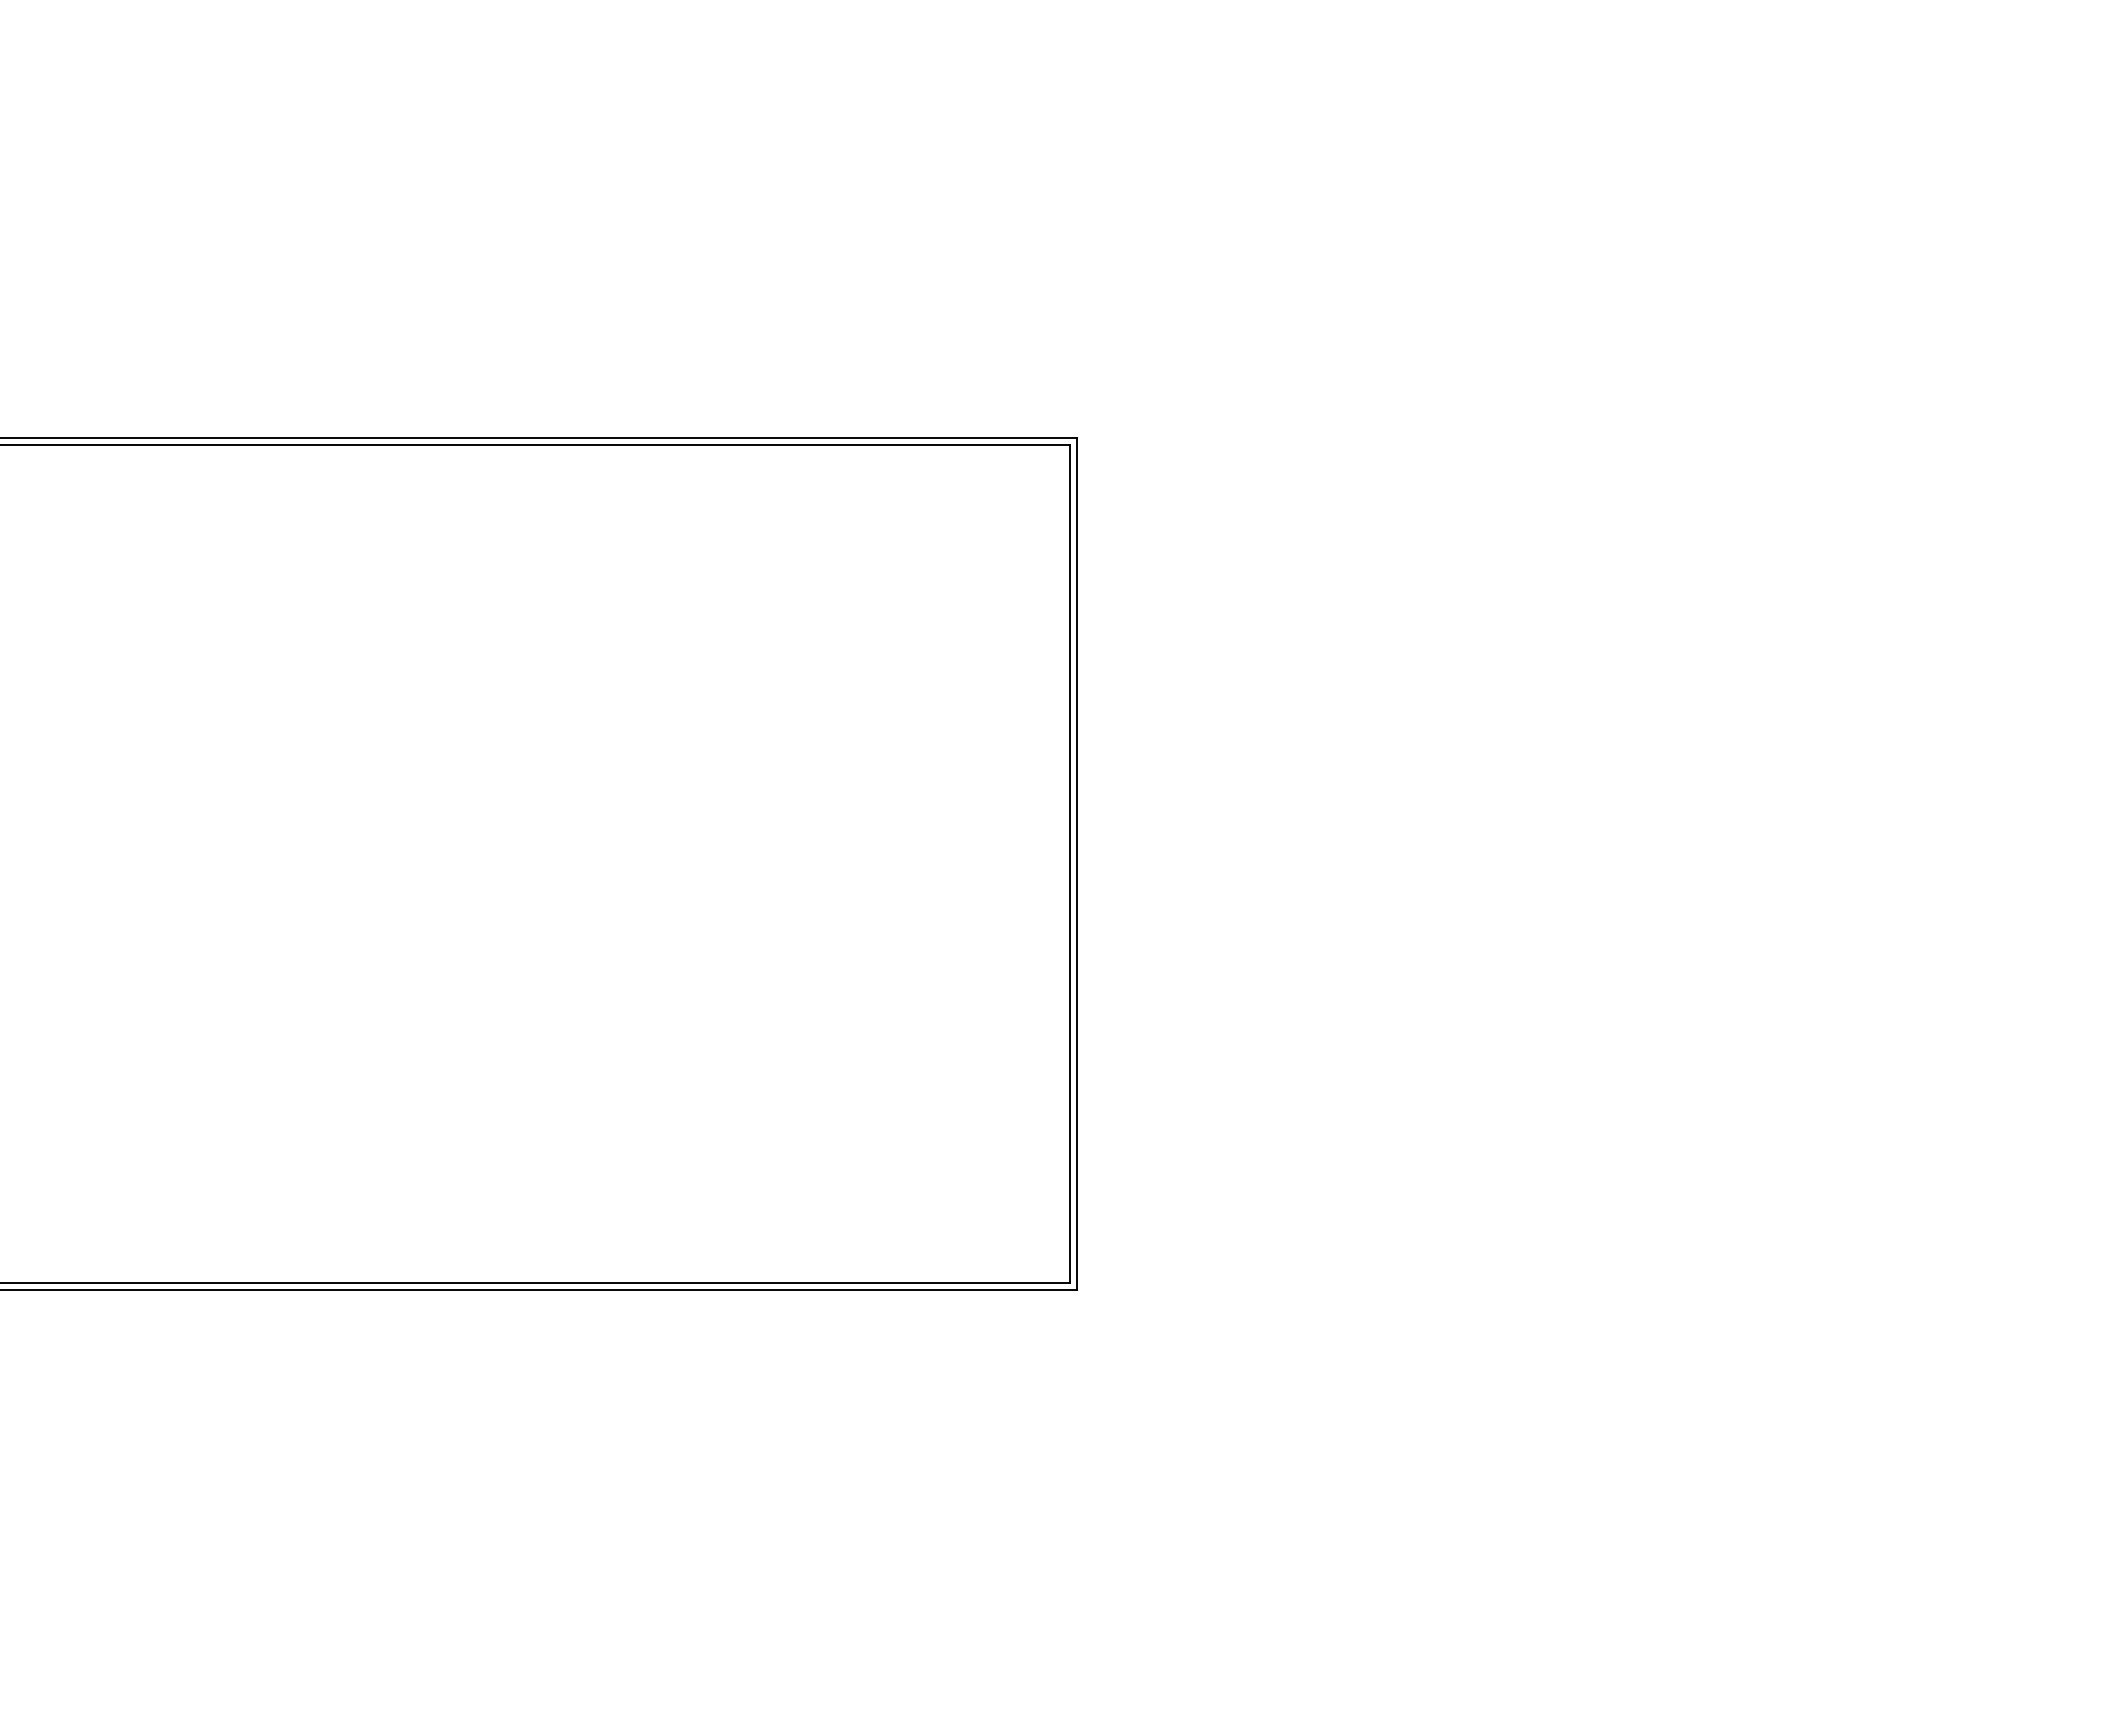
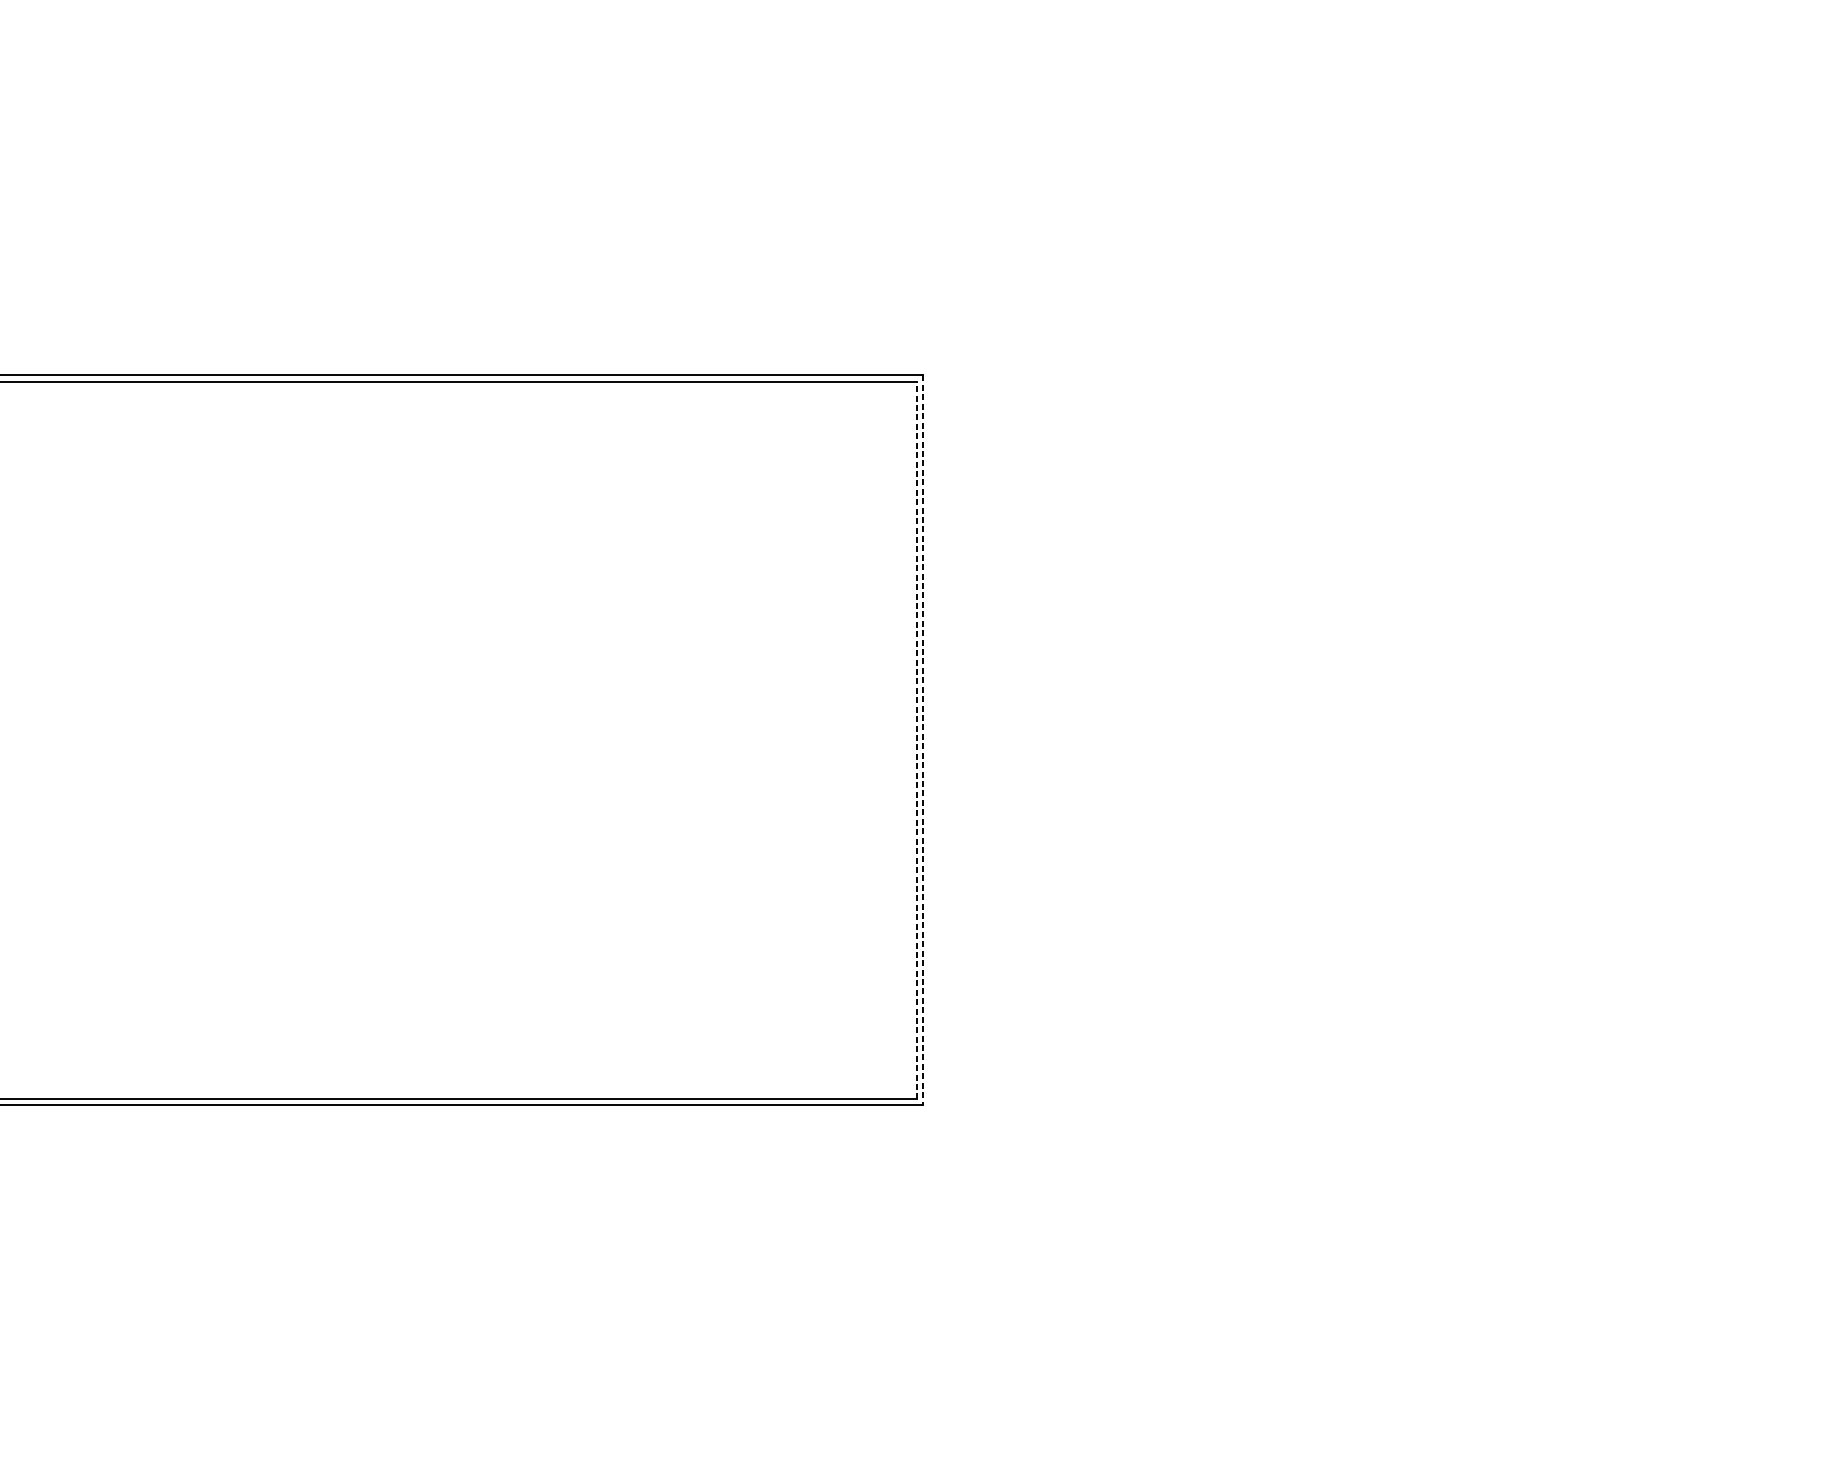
line: (1069, 864) -> (916, 740), solid -> dashed
line: (1076, 864) -> (922, 740), solid -> dashed

